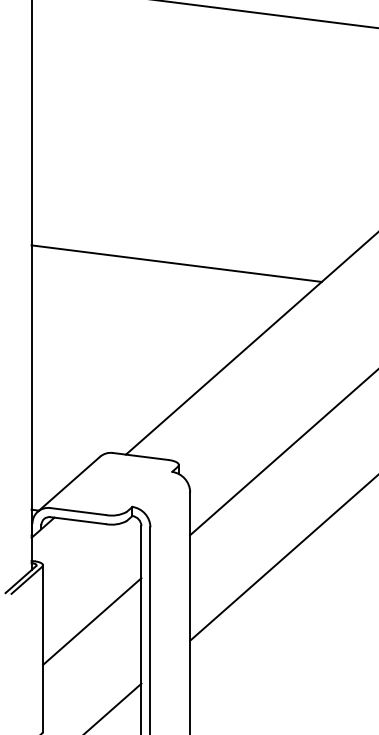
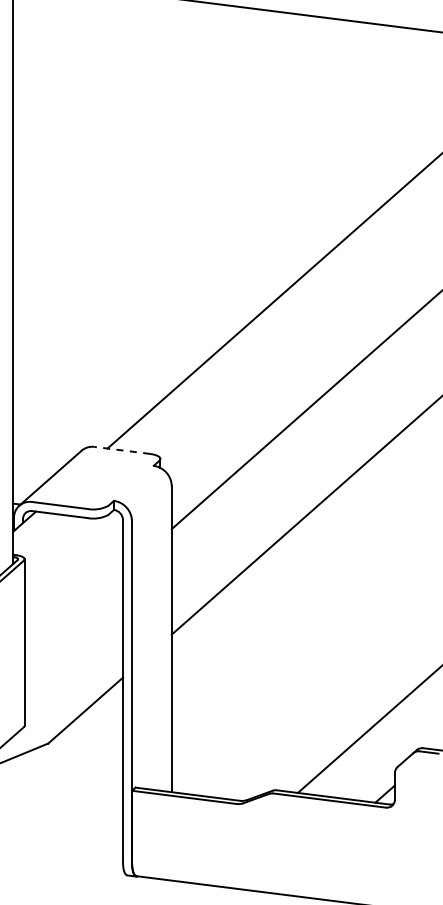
line: (176, 263) -> (158, 257), removed
line: (139, 456) -> (121, 450), solid -> dashed
line: (91, 621) -> (73, 615), removed

